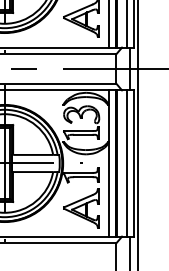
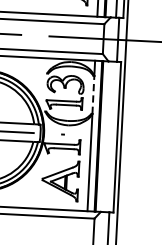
line: (109, 123) -> (93, 94), solid -> dashed
line: (127, 163) -> (110, 136), removed

